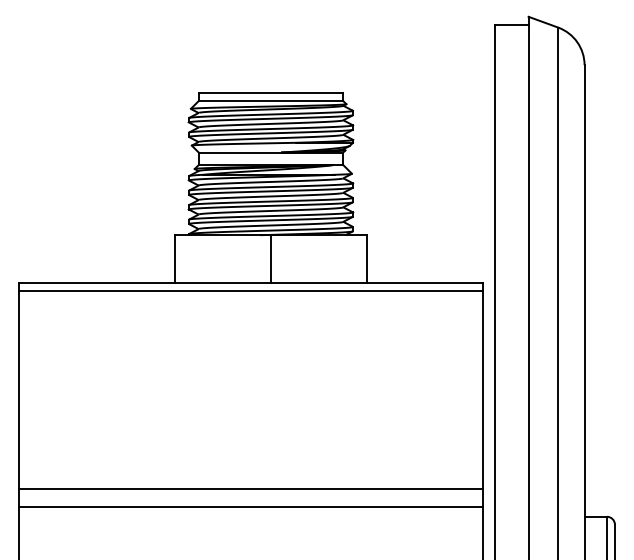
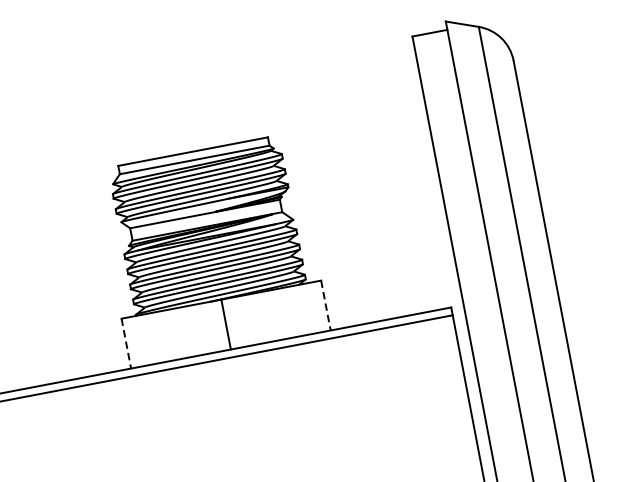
line: (175, 259) -> (126, 343), solid -> dashed
line: (366, 259) -> (325, 305), solid -> dashed

